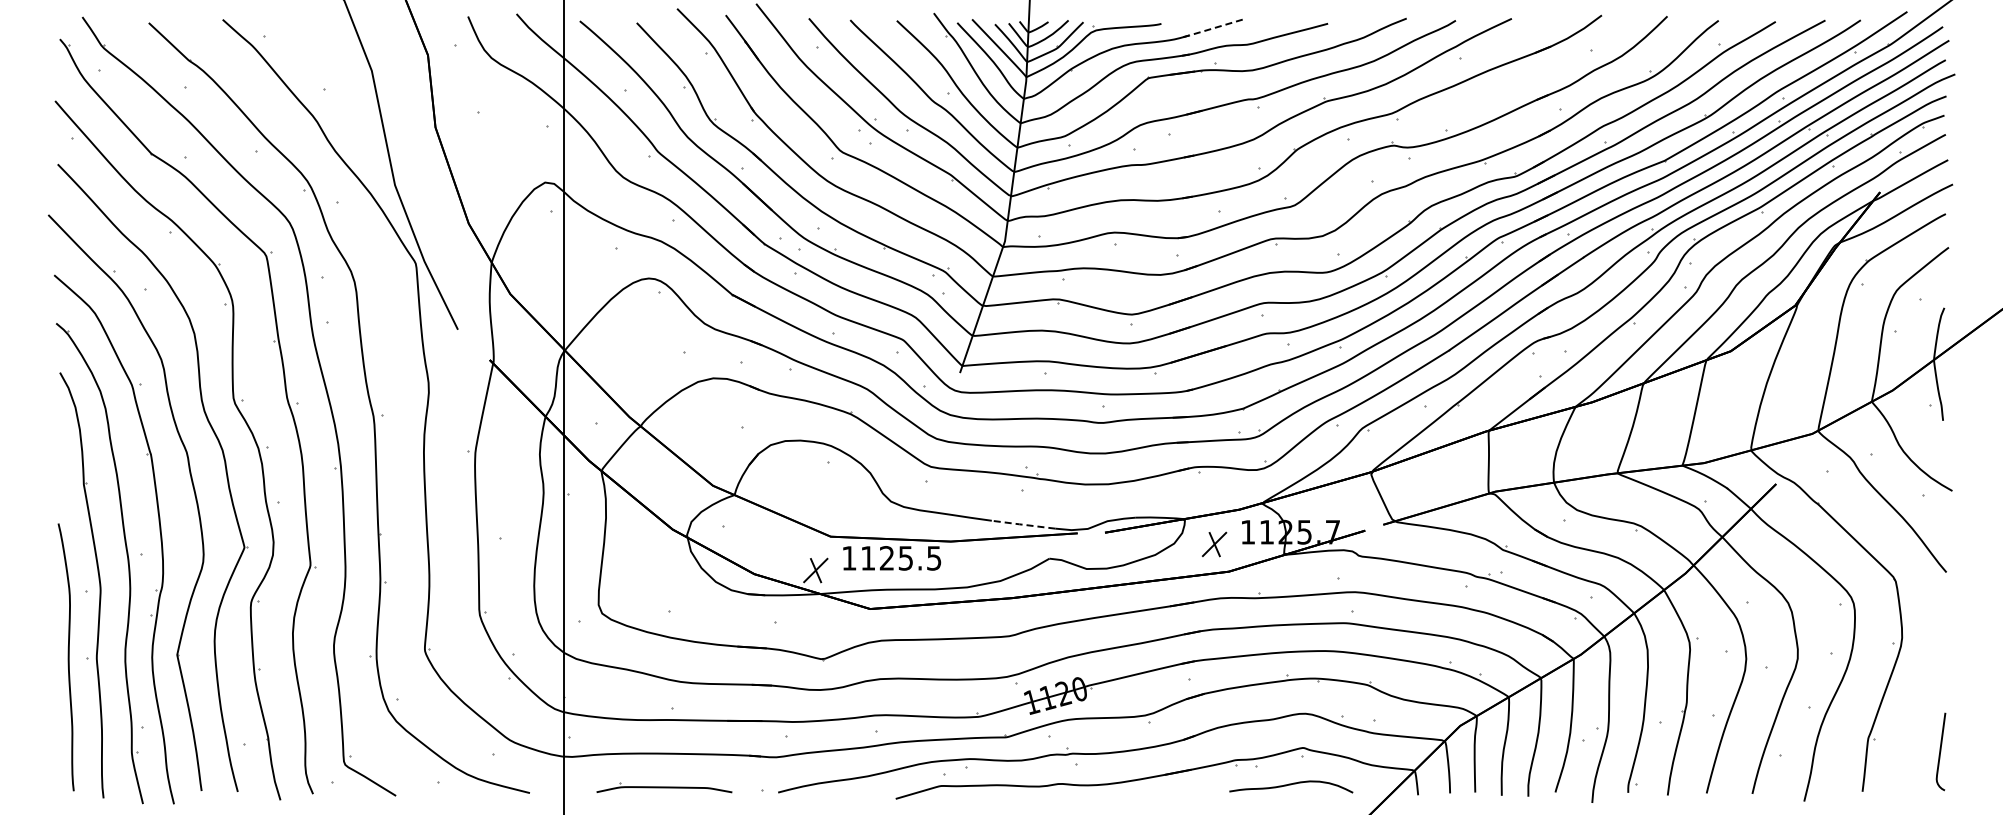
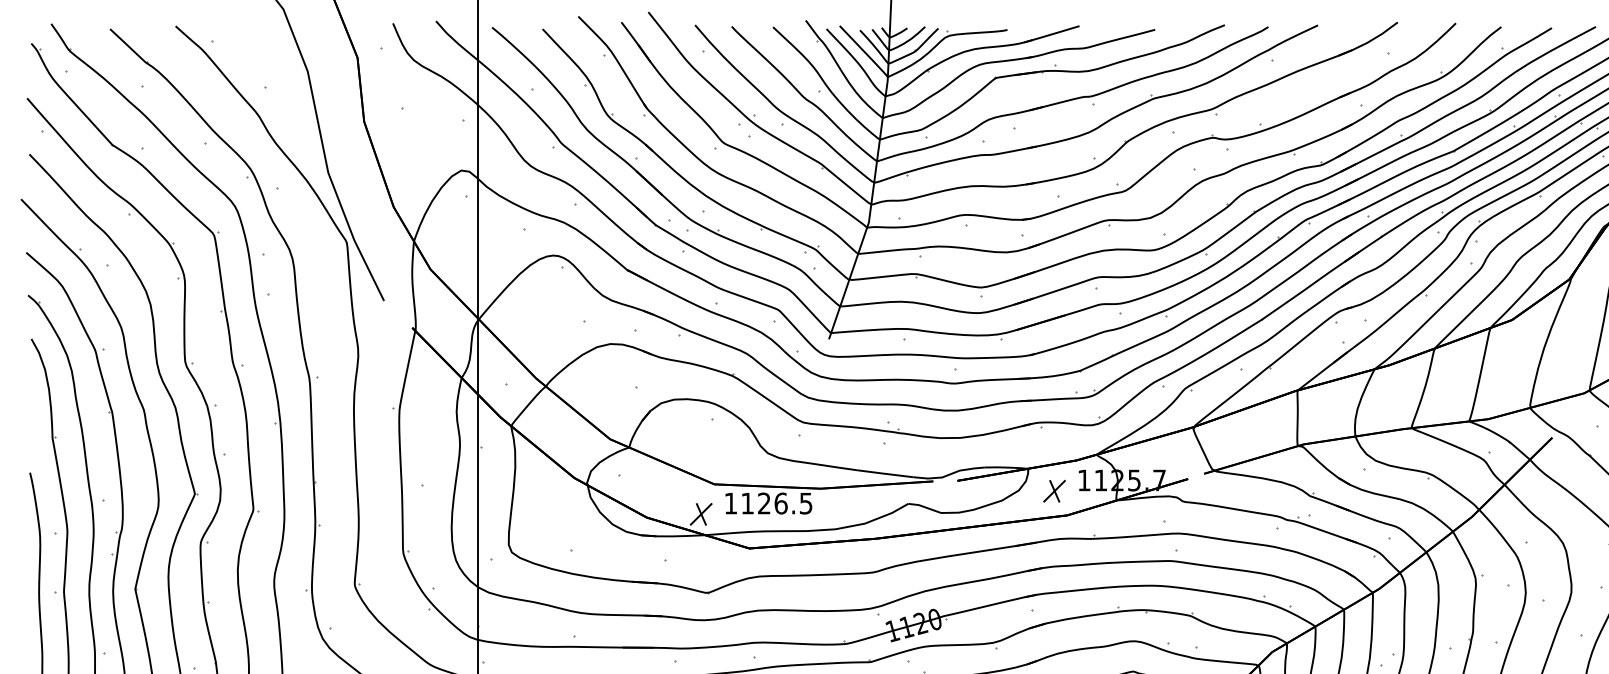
line: (1209, 29) -> (1050, 34), dashed -> solid
line: (1023, 524) -> (885, 473), dashed -> solid
text: (905, 558) -> (780, 503), 1125.5 -> 1126.5

